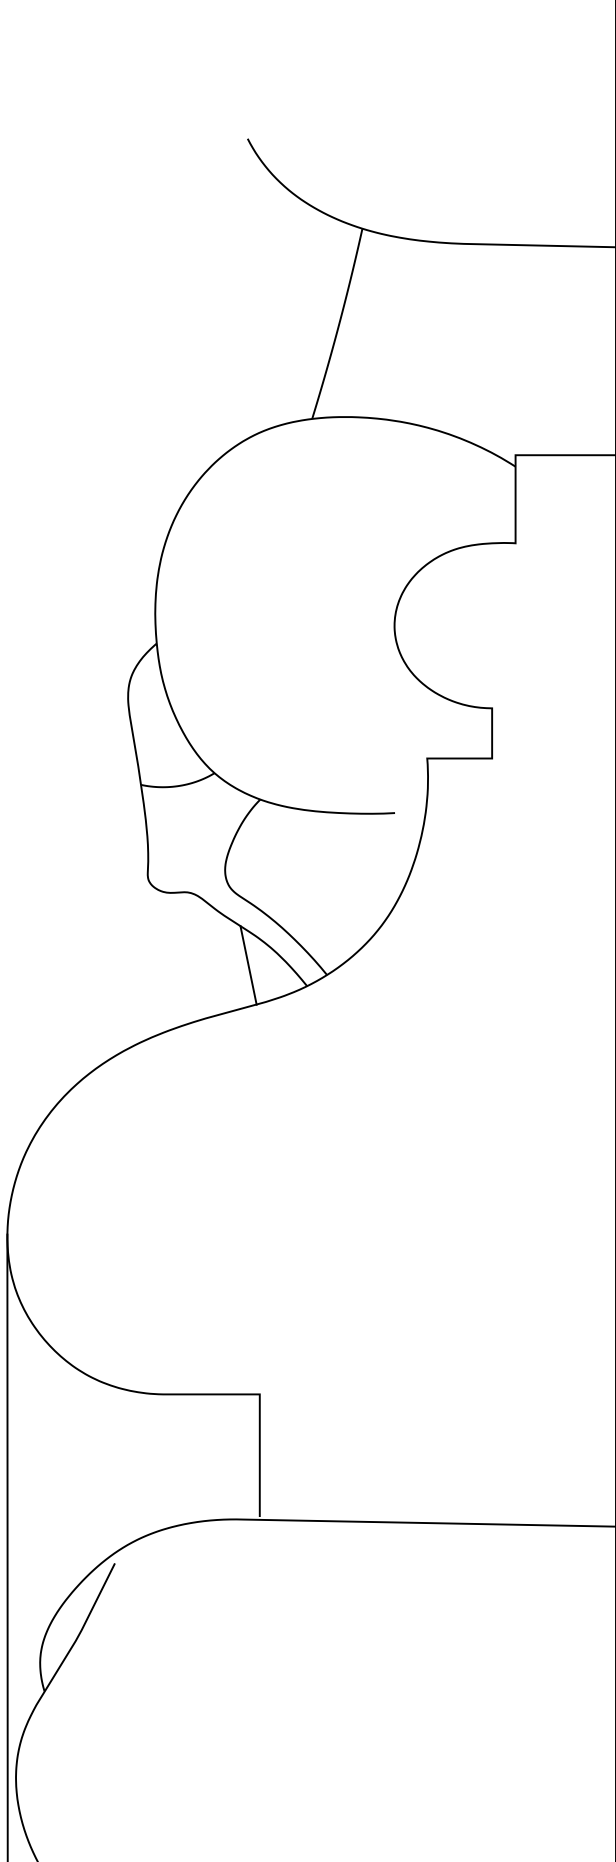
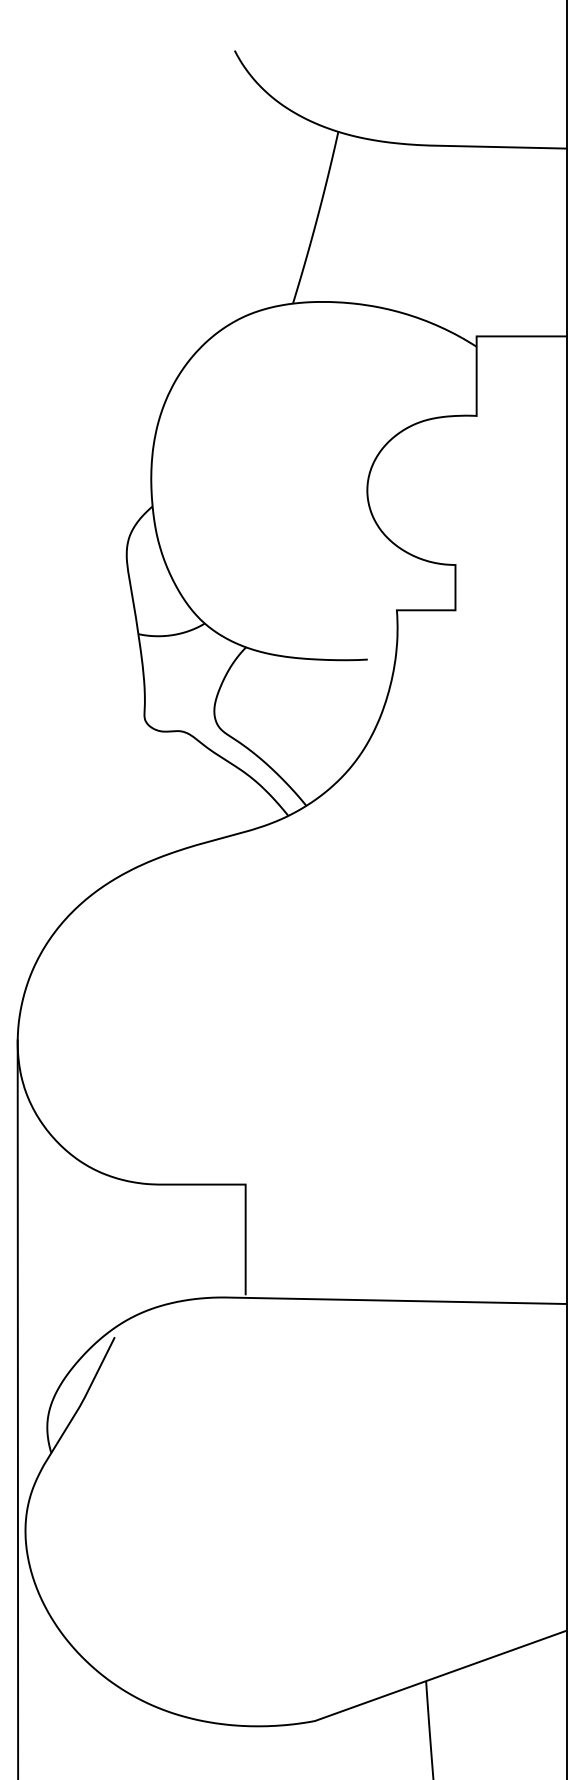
line: (248, 964) -> (235, 796), removed

